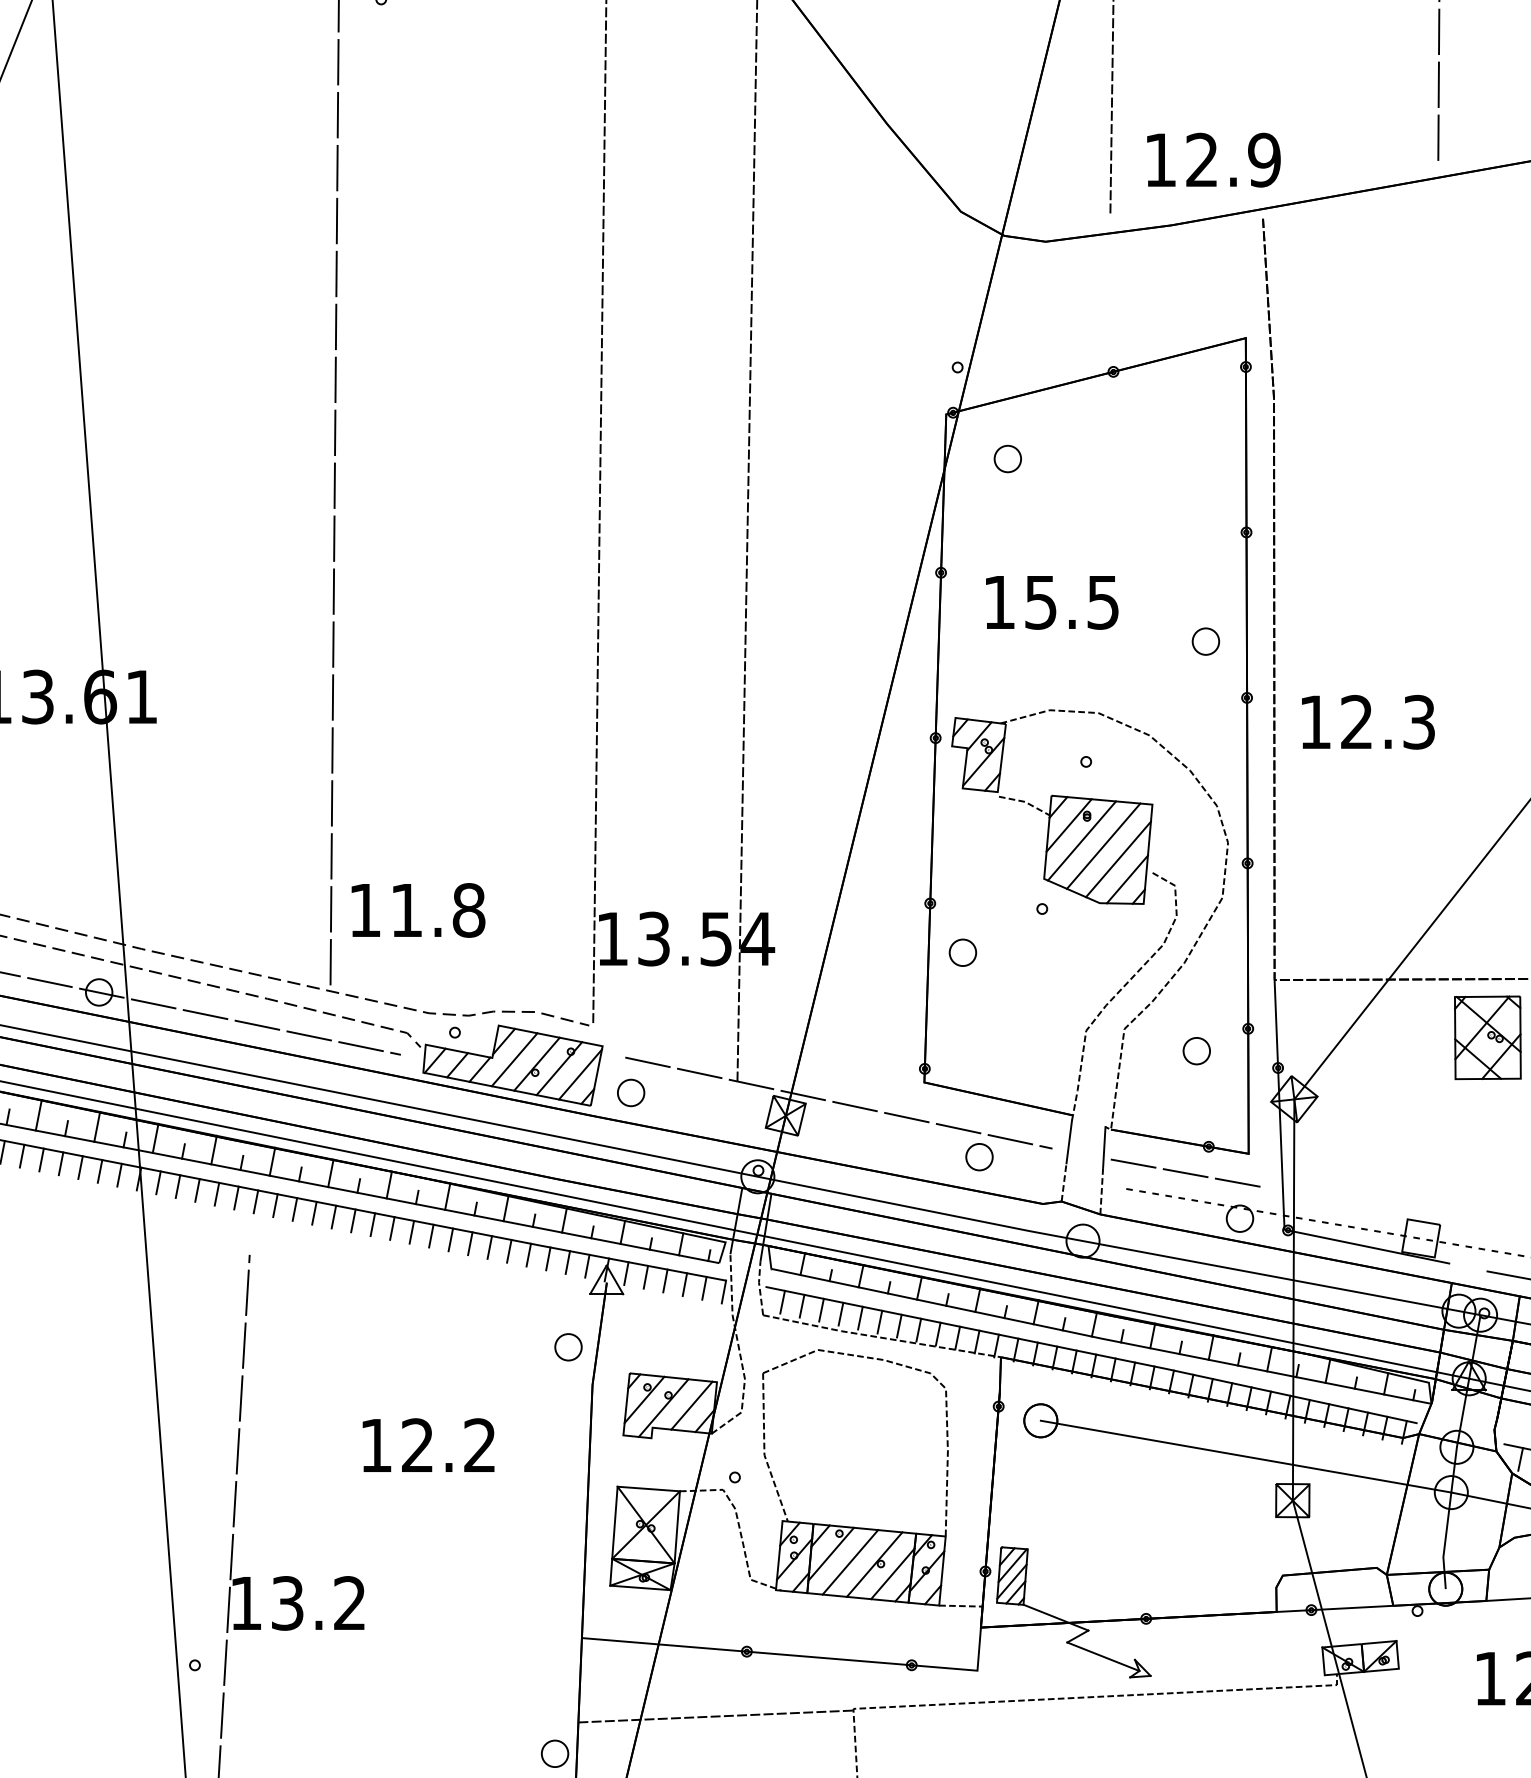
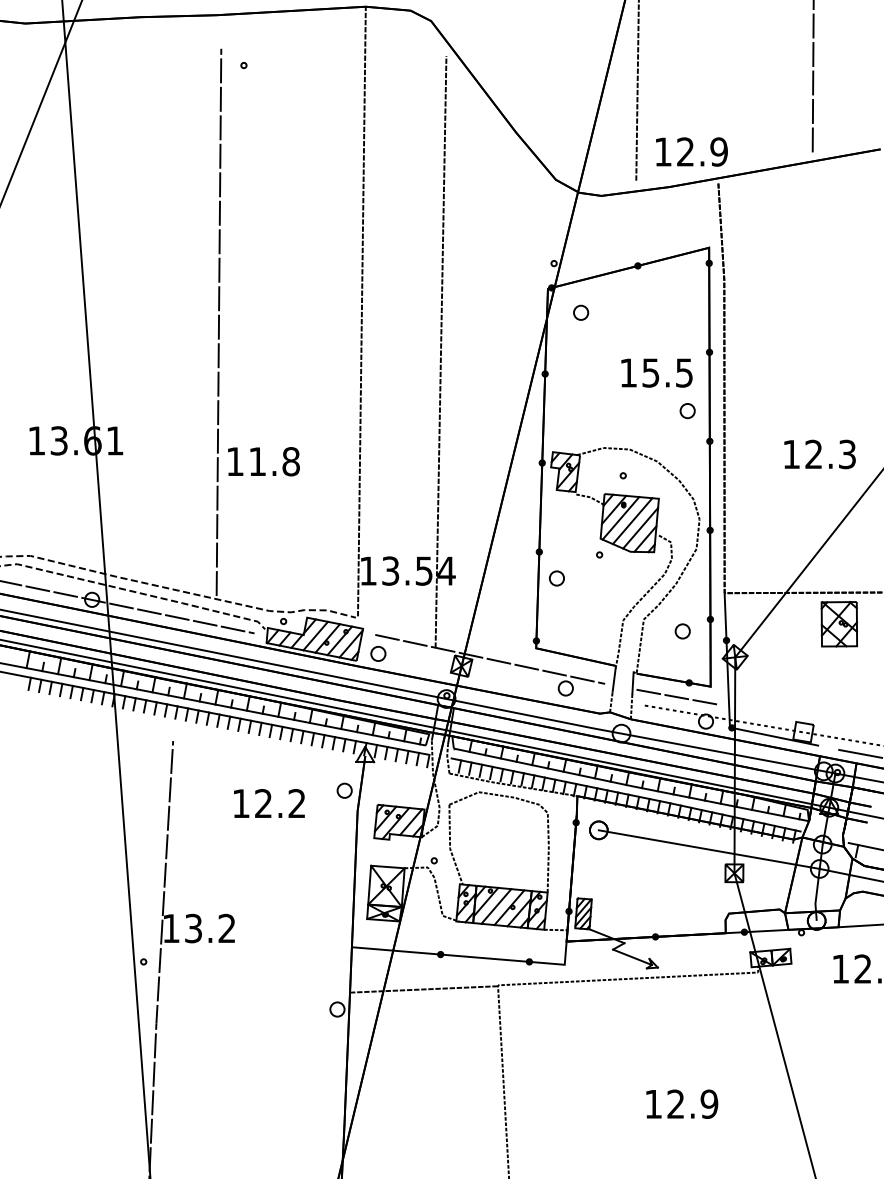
text: (1051, 601) -> (656, 372), moved
text: (1367, 722) -> (819, 454), moved
text: (417, 910) -> (263, 461), moved
text: (428, 1445) -> (269, 803), moved

